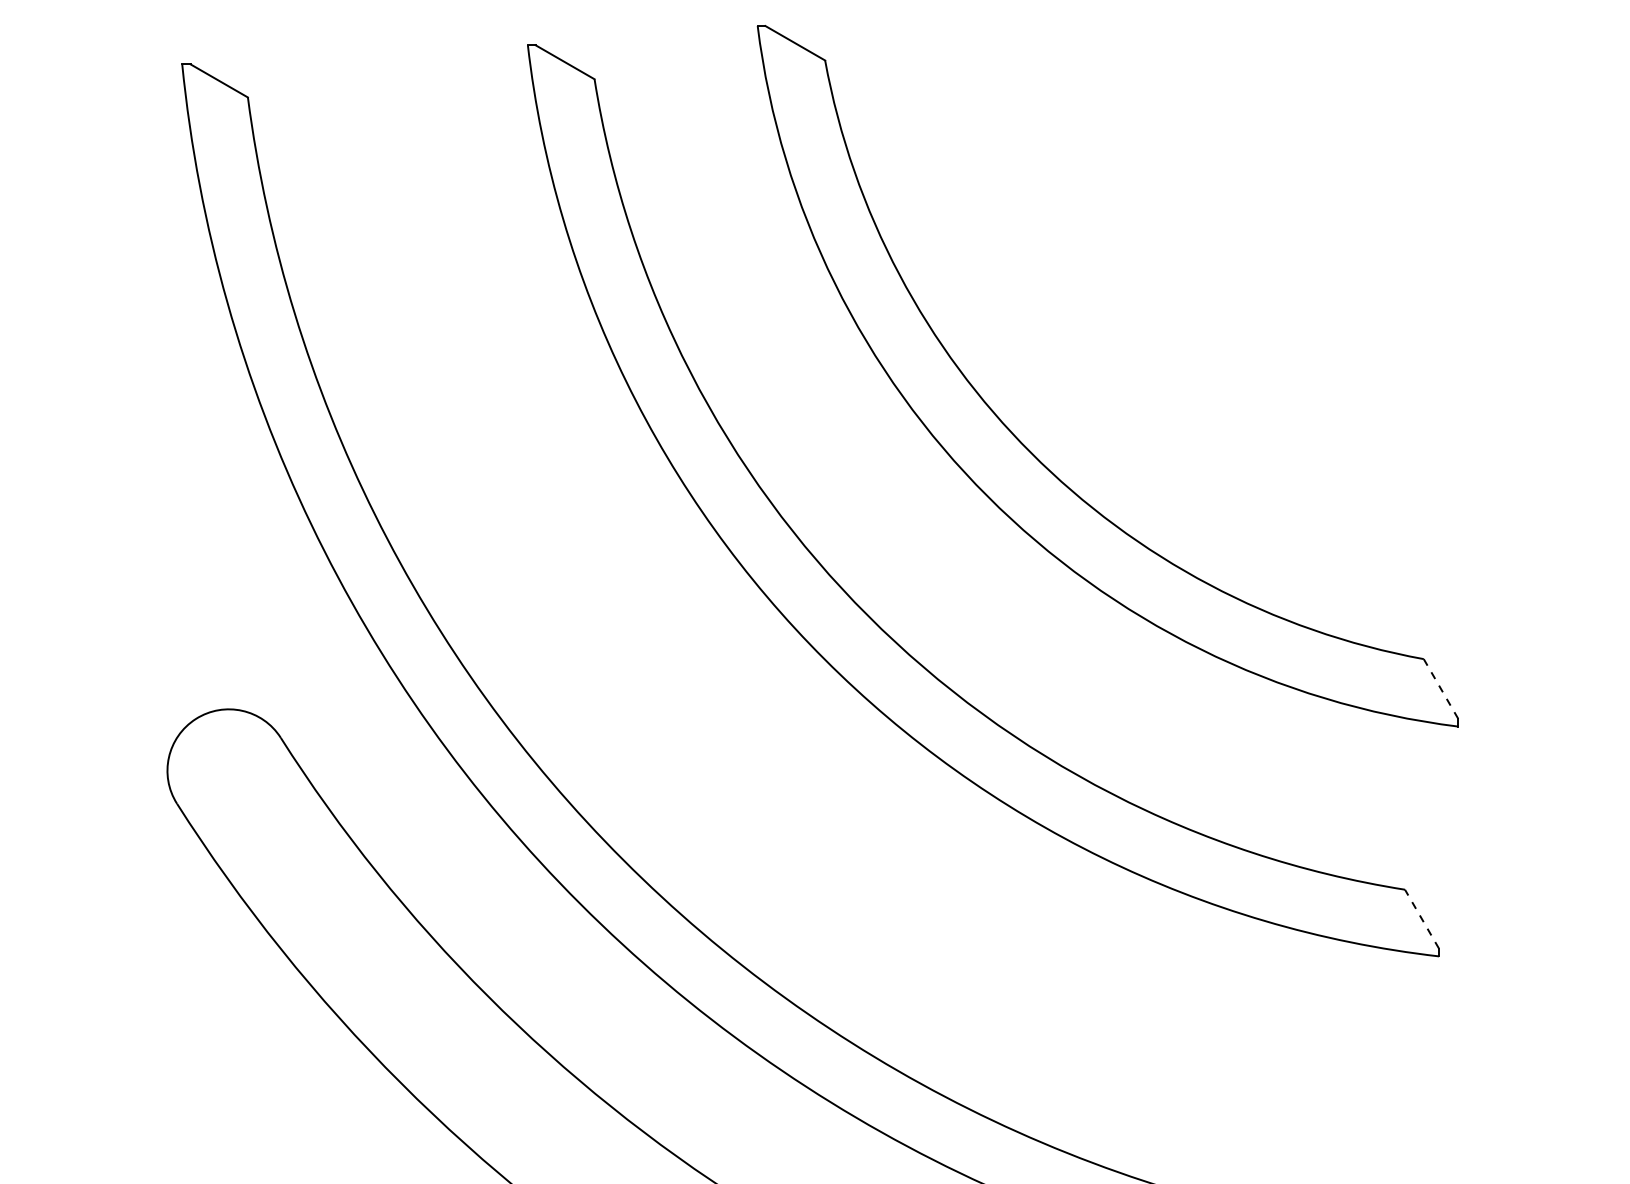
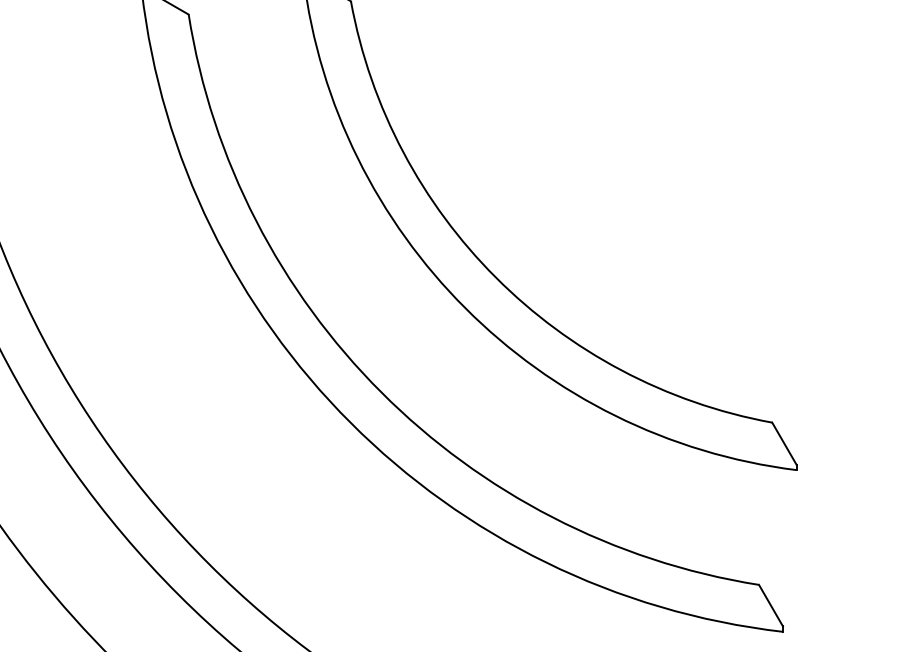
line: (1441, 689) -> (784, 444), dashed -> solid
line: (1421, 918) -> (770, 605), dashed -> solid

